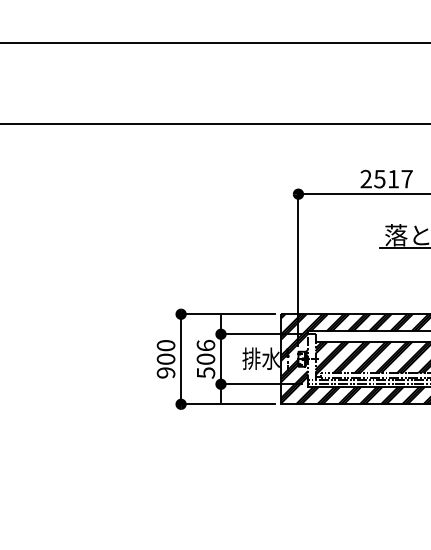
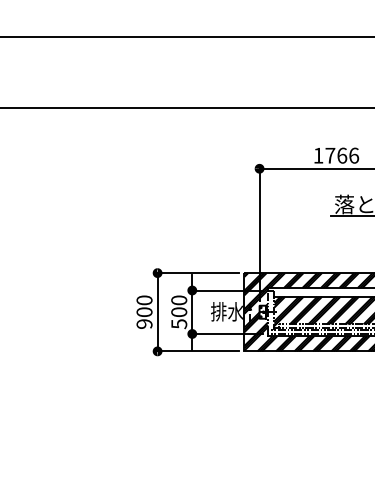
text: (386, 178) -> (336, 155), 2517 -> 1766
text: (205, 345) -> (178, 300), 506 -> 500

